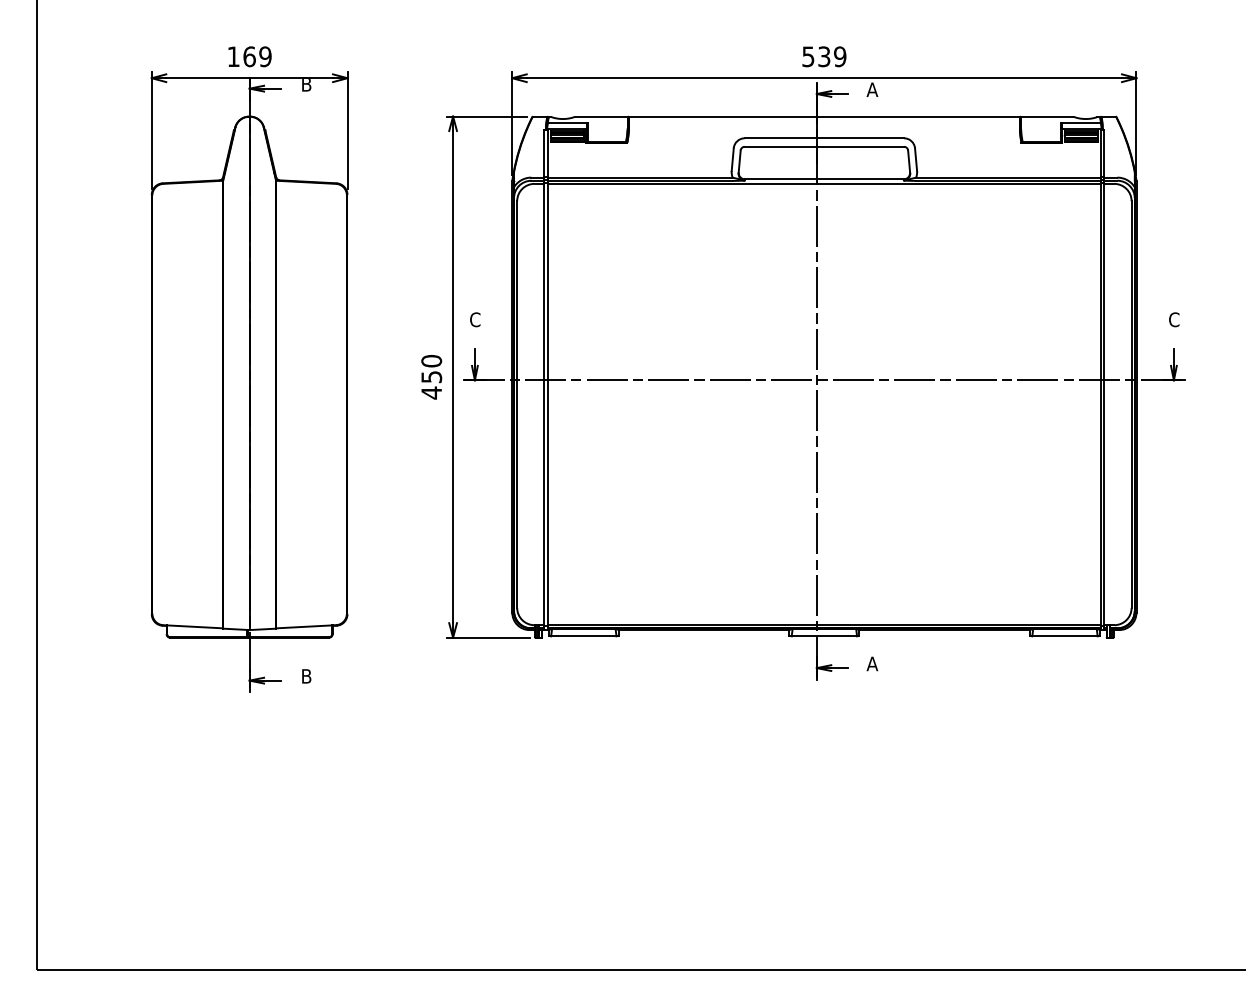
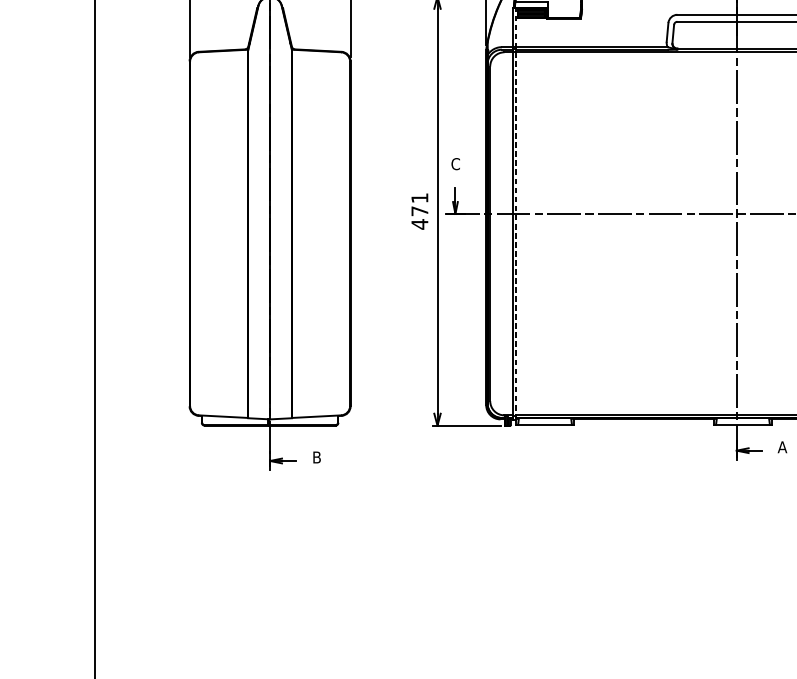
text: (431, 369) -> (419, 205), 450 -> 471
line: (548, 380) -> (515, 214), solid -> dashed

